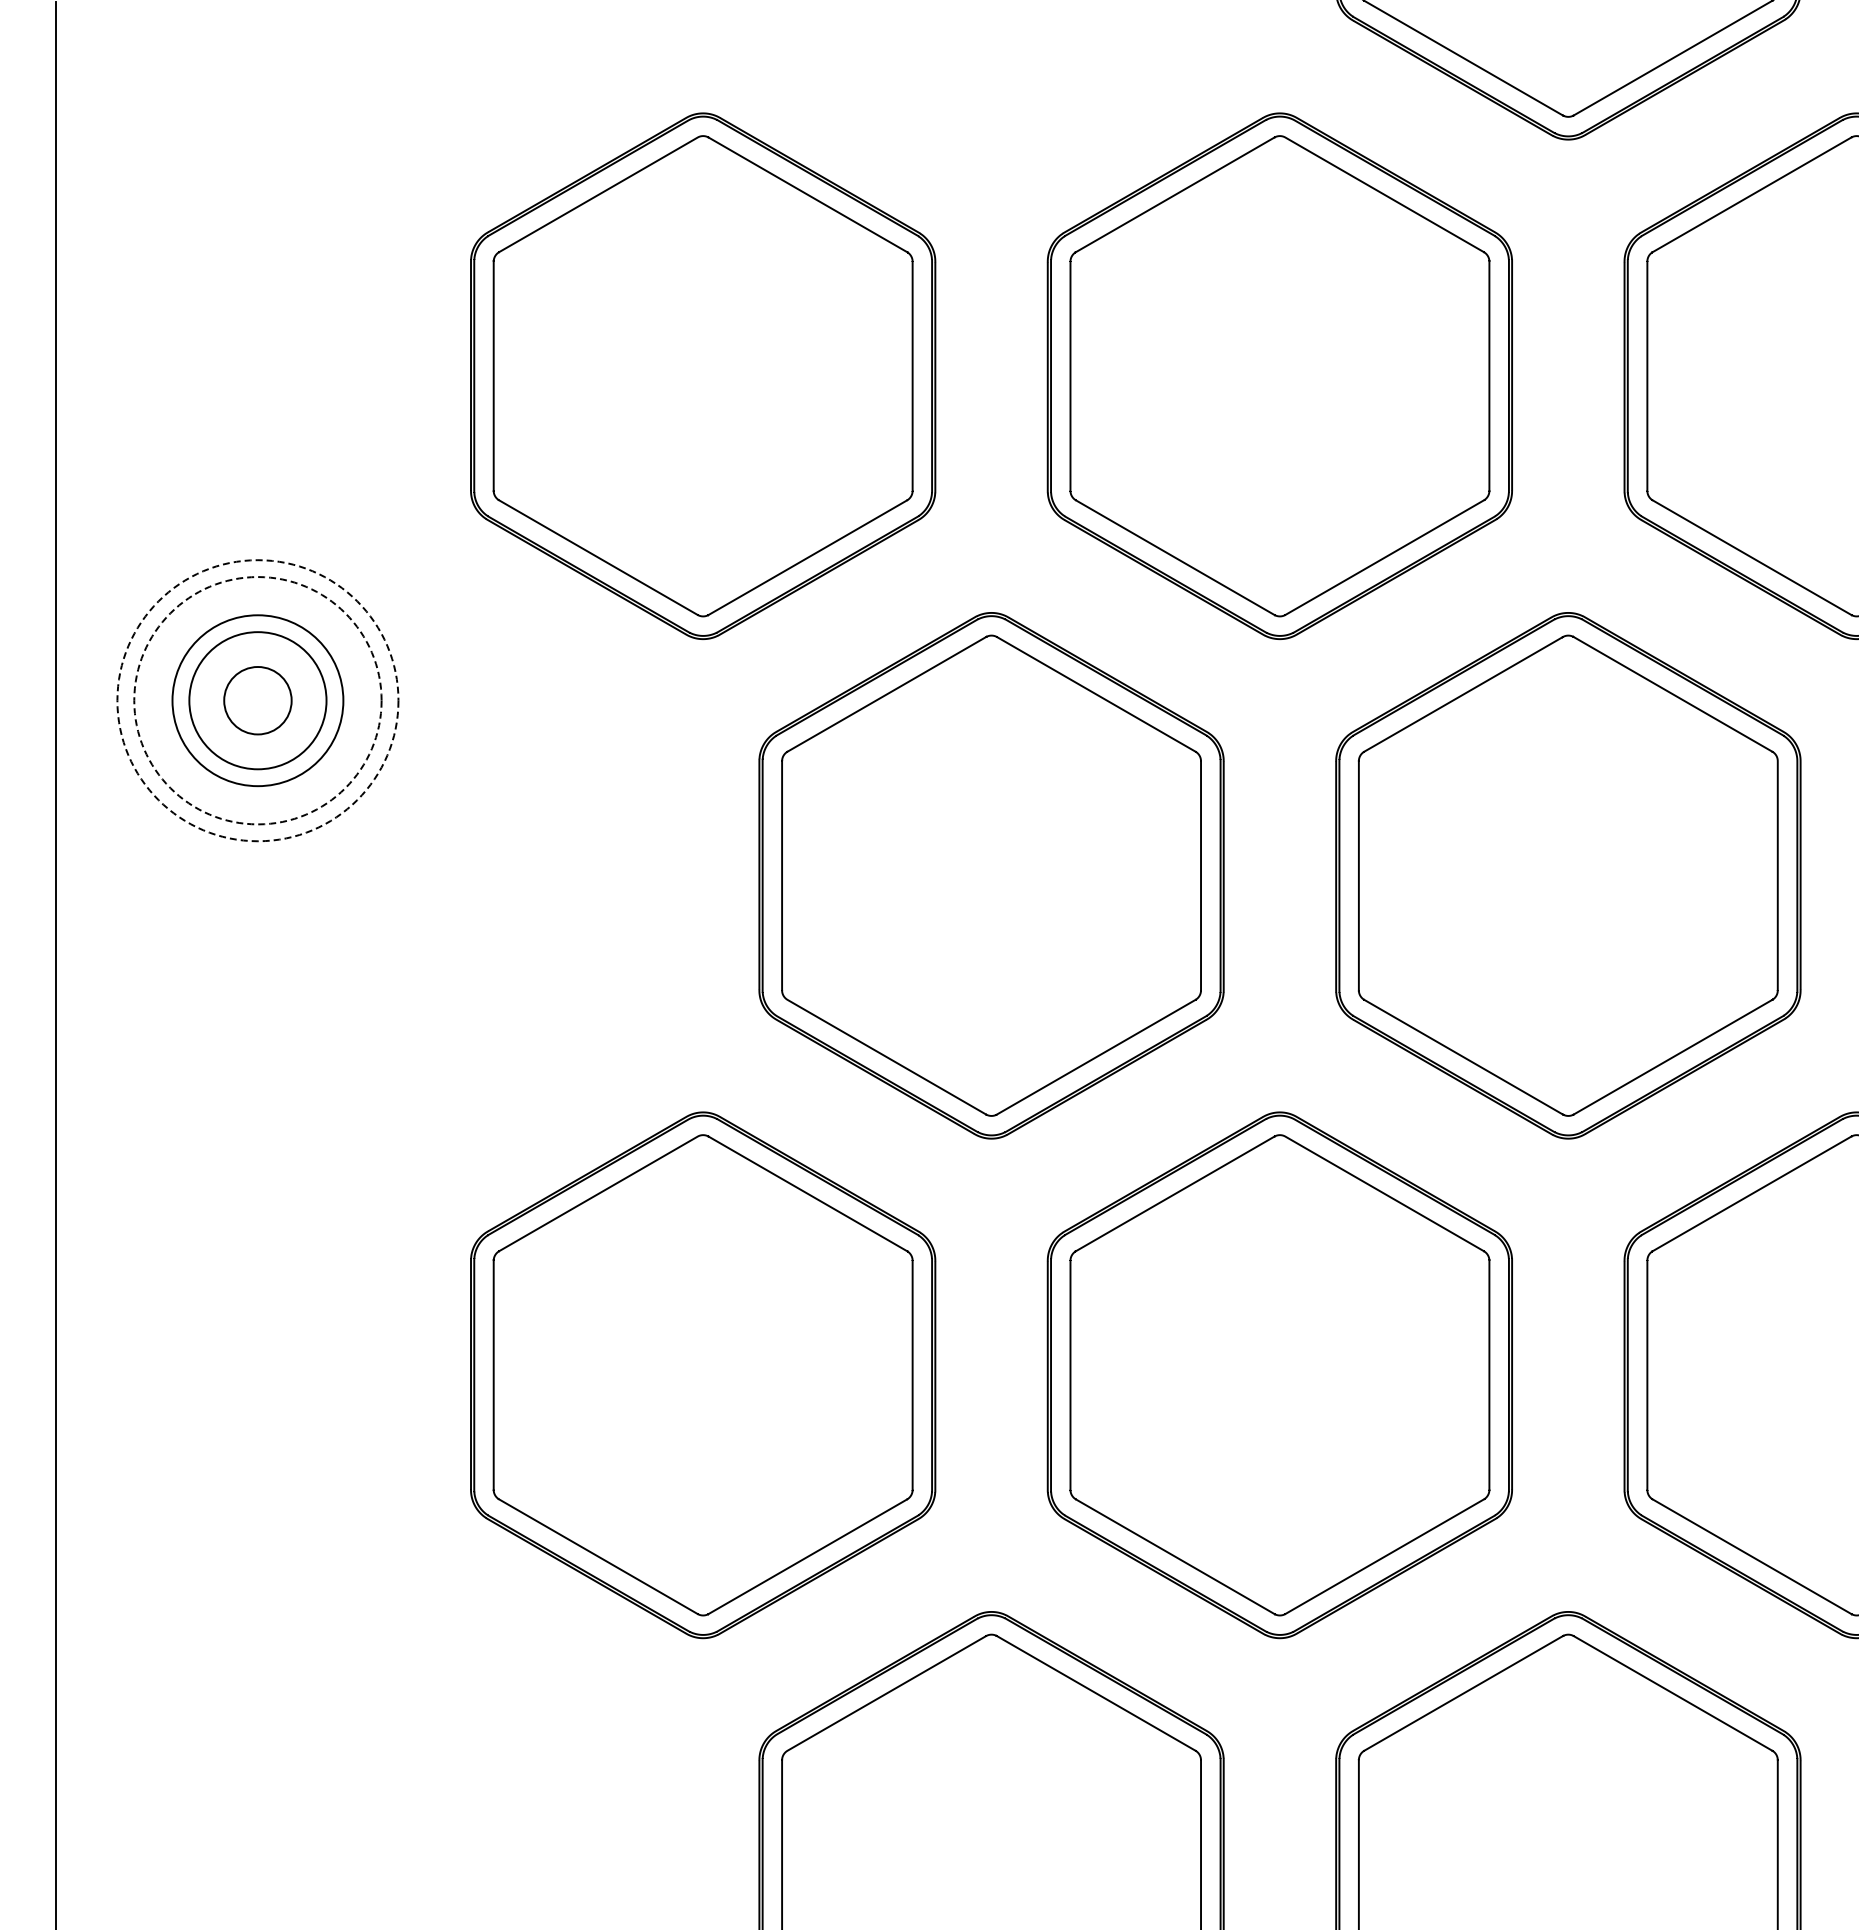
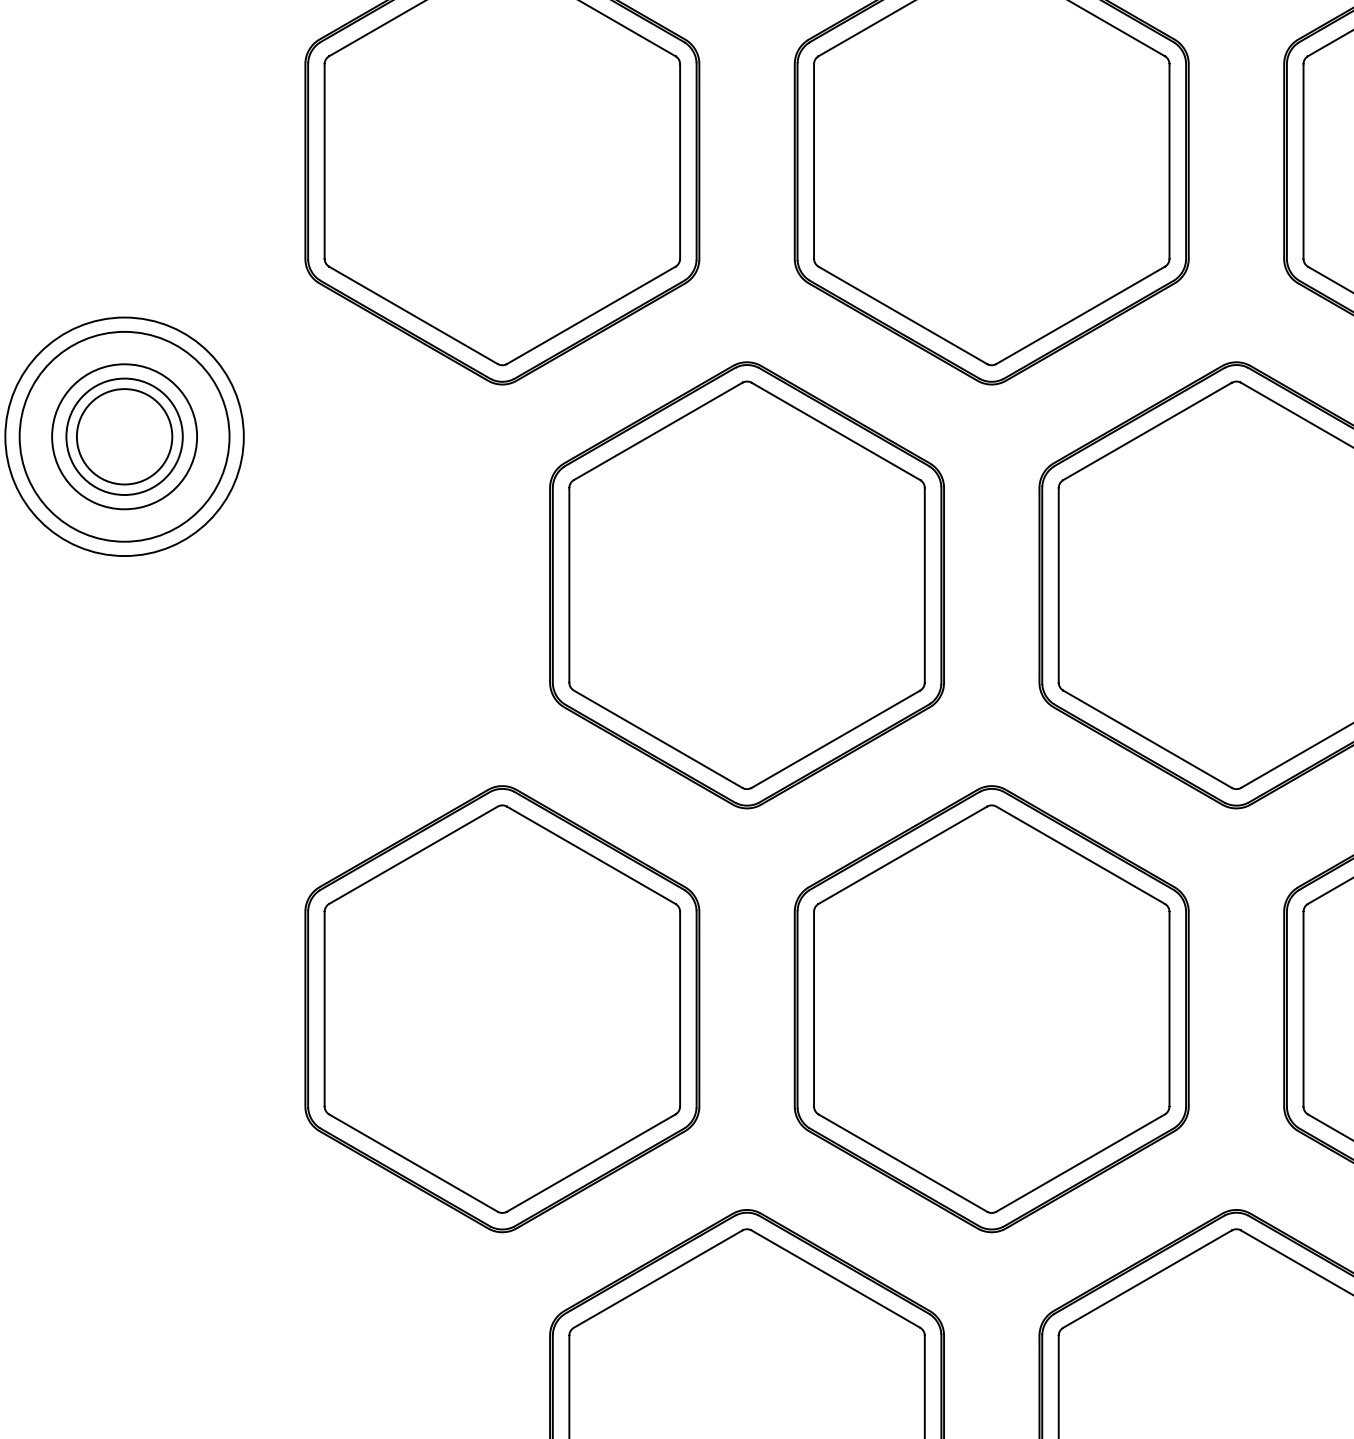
circle: (257, 700) -> (124, 436), dashed -> solid
circle: (257, 700) -> (124, 436), dashed -> solid
circle: (257, 700) -> (124, 436), size x1.67

